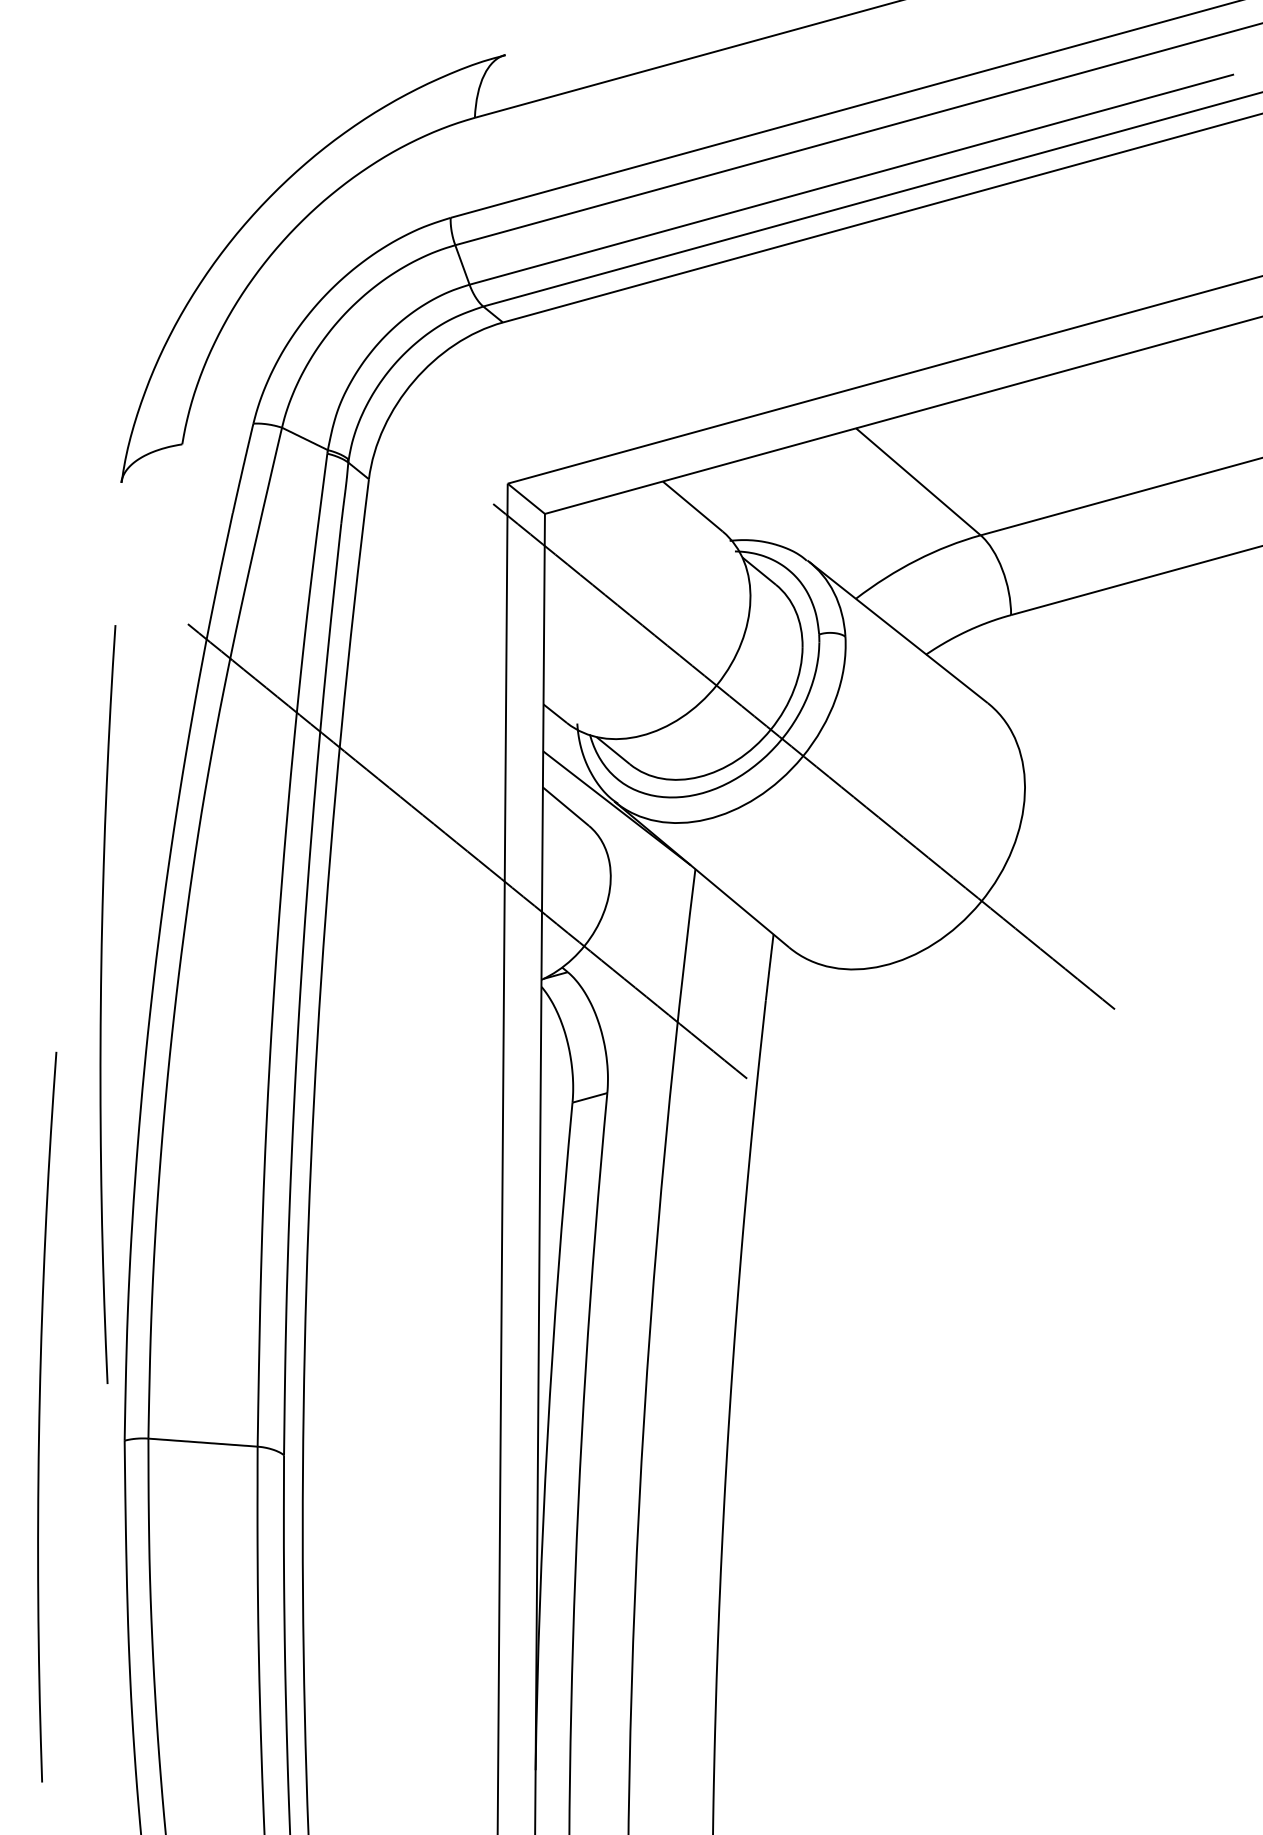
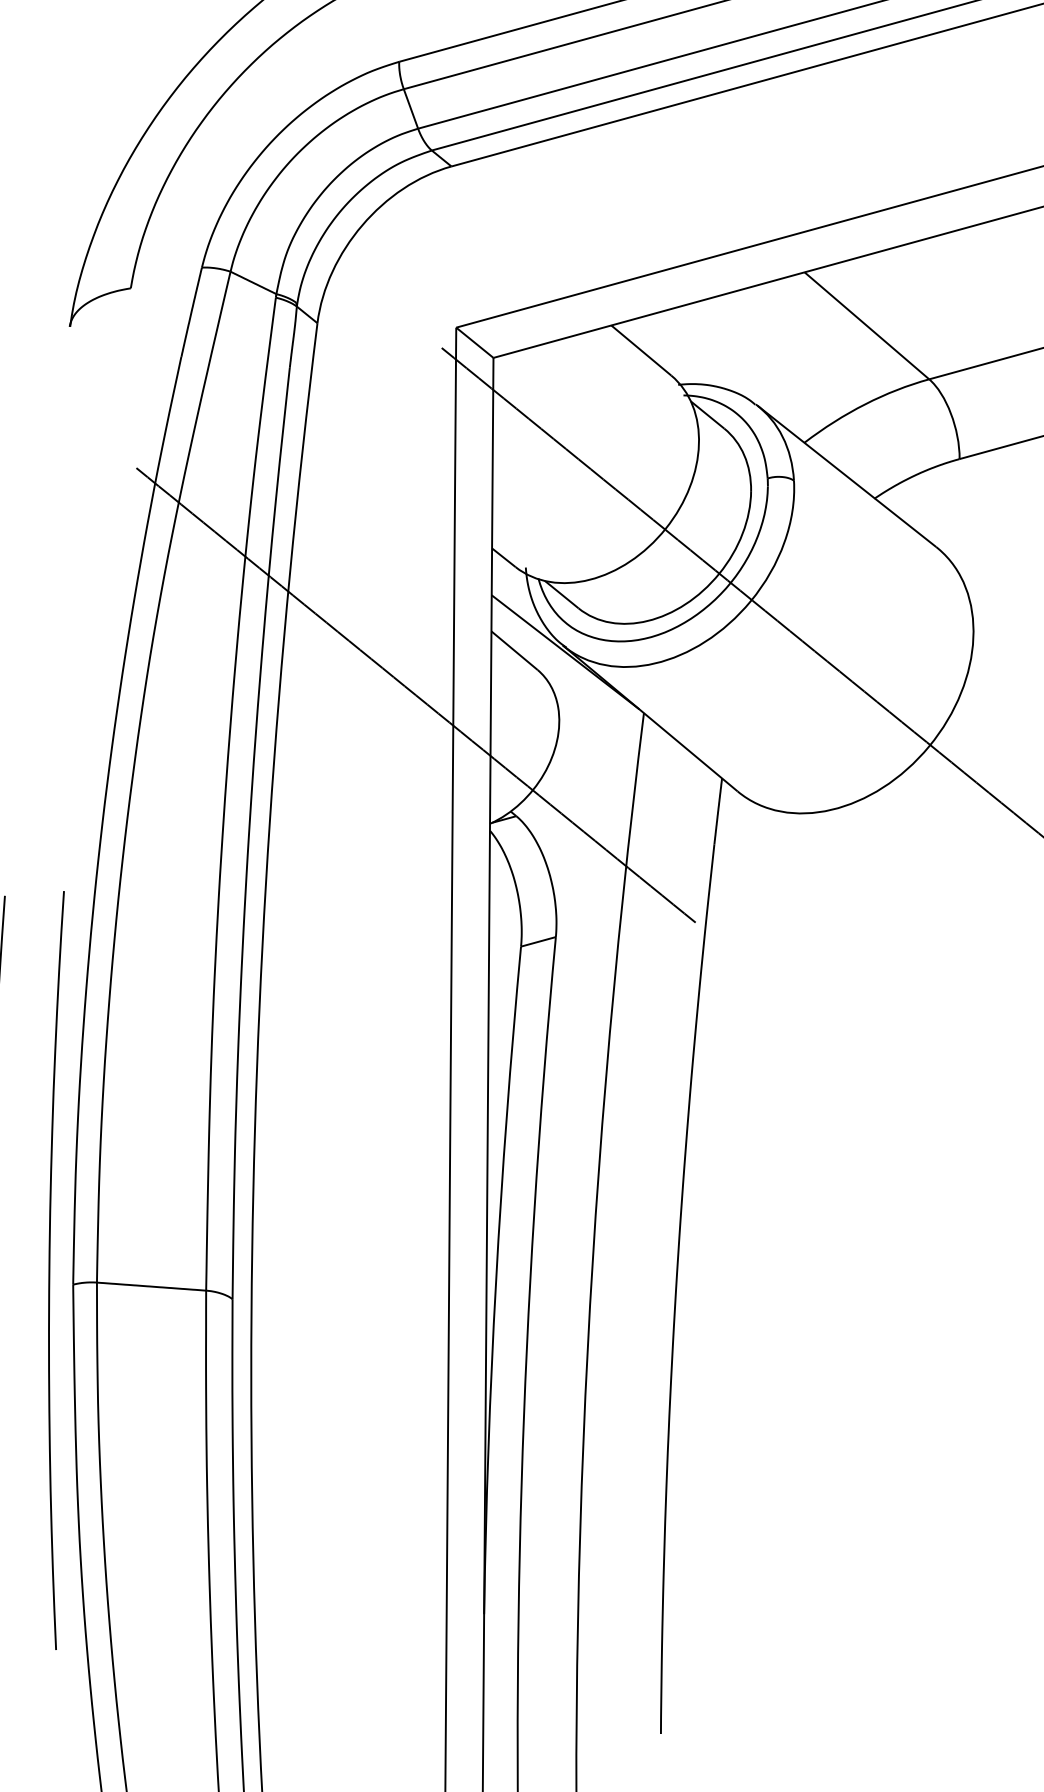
part: (107, 1004) -> (56, 1270), moved

